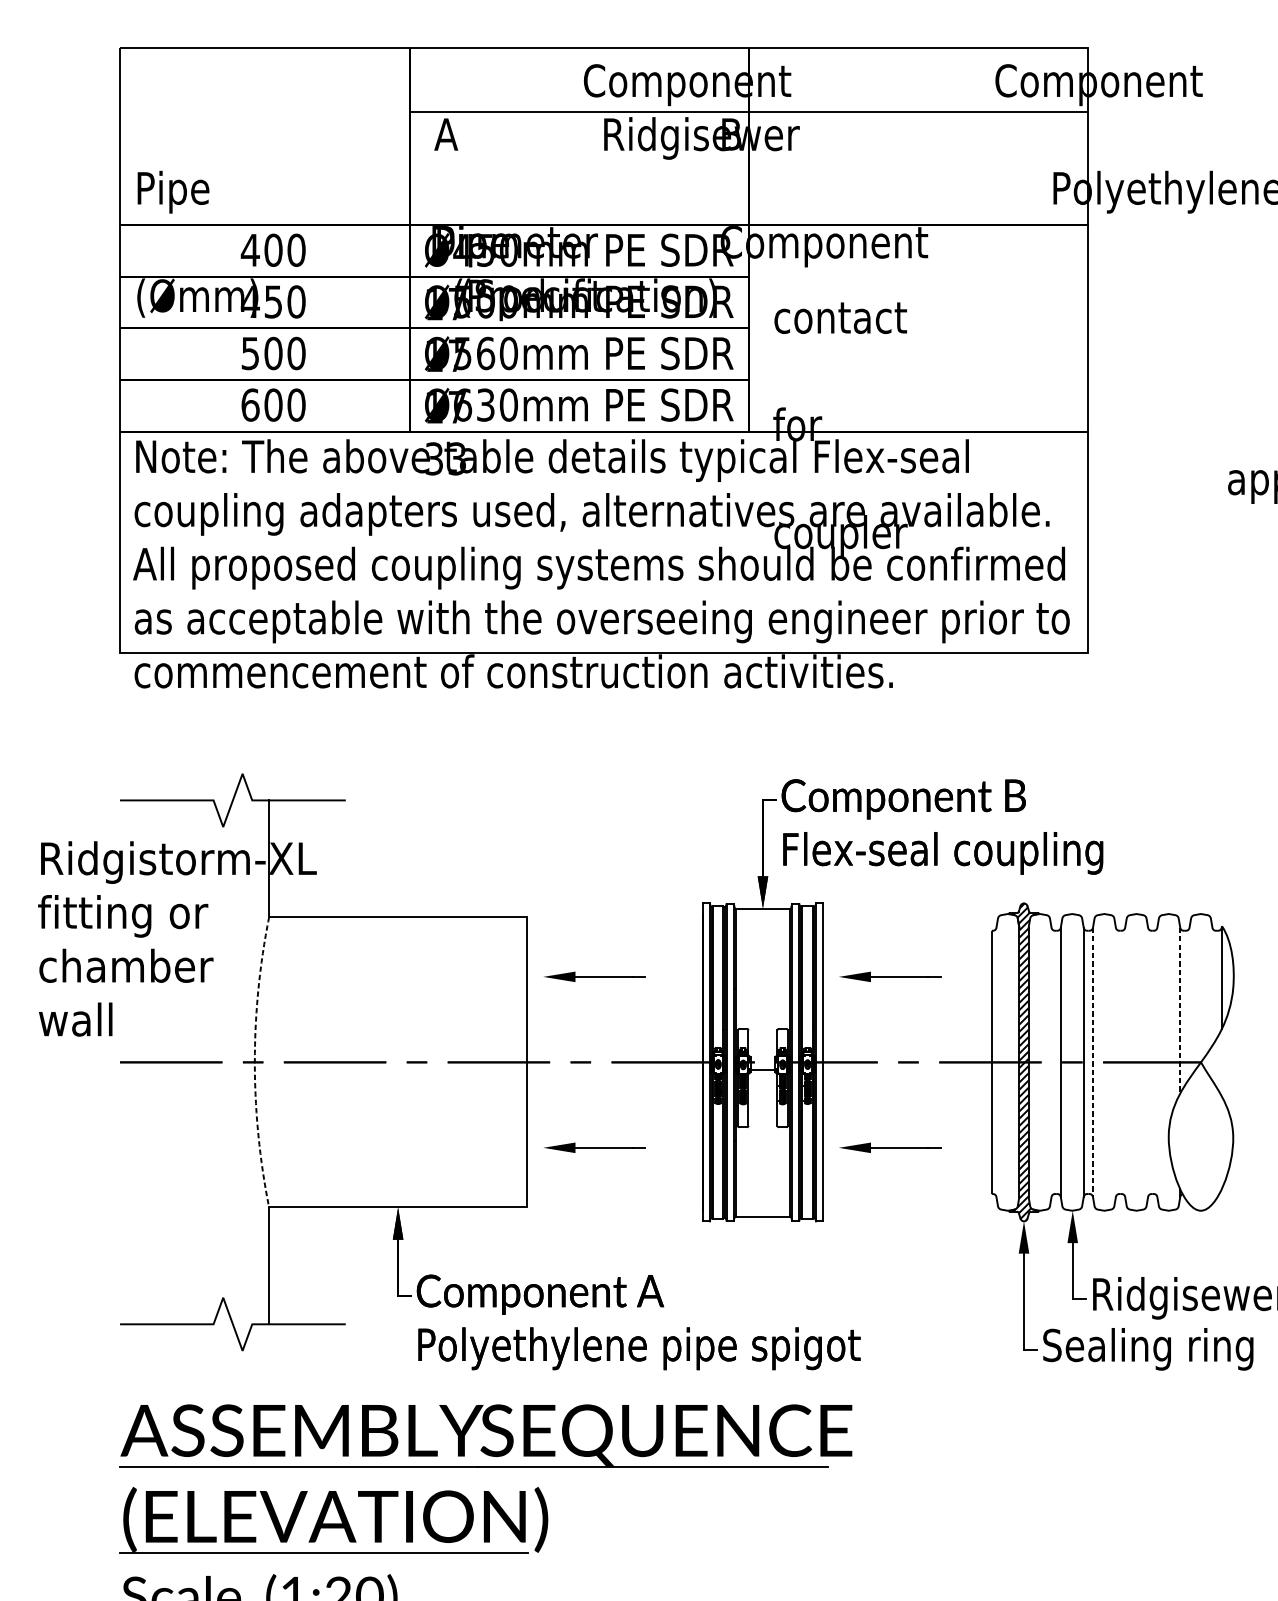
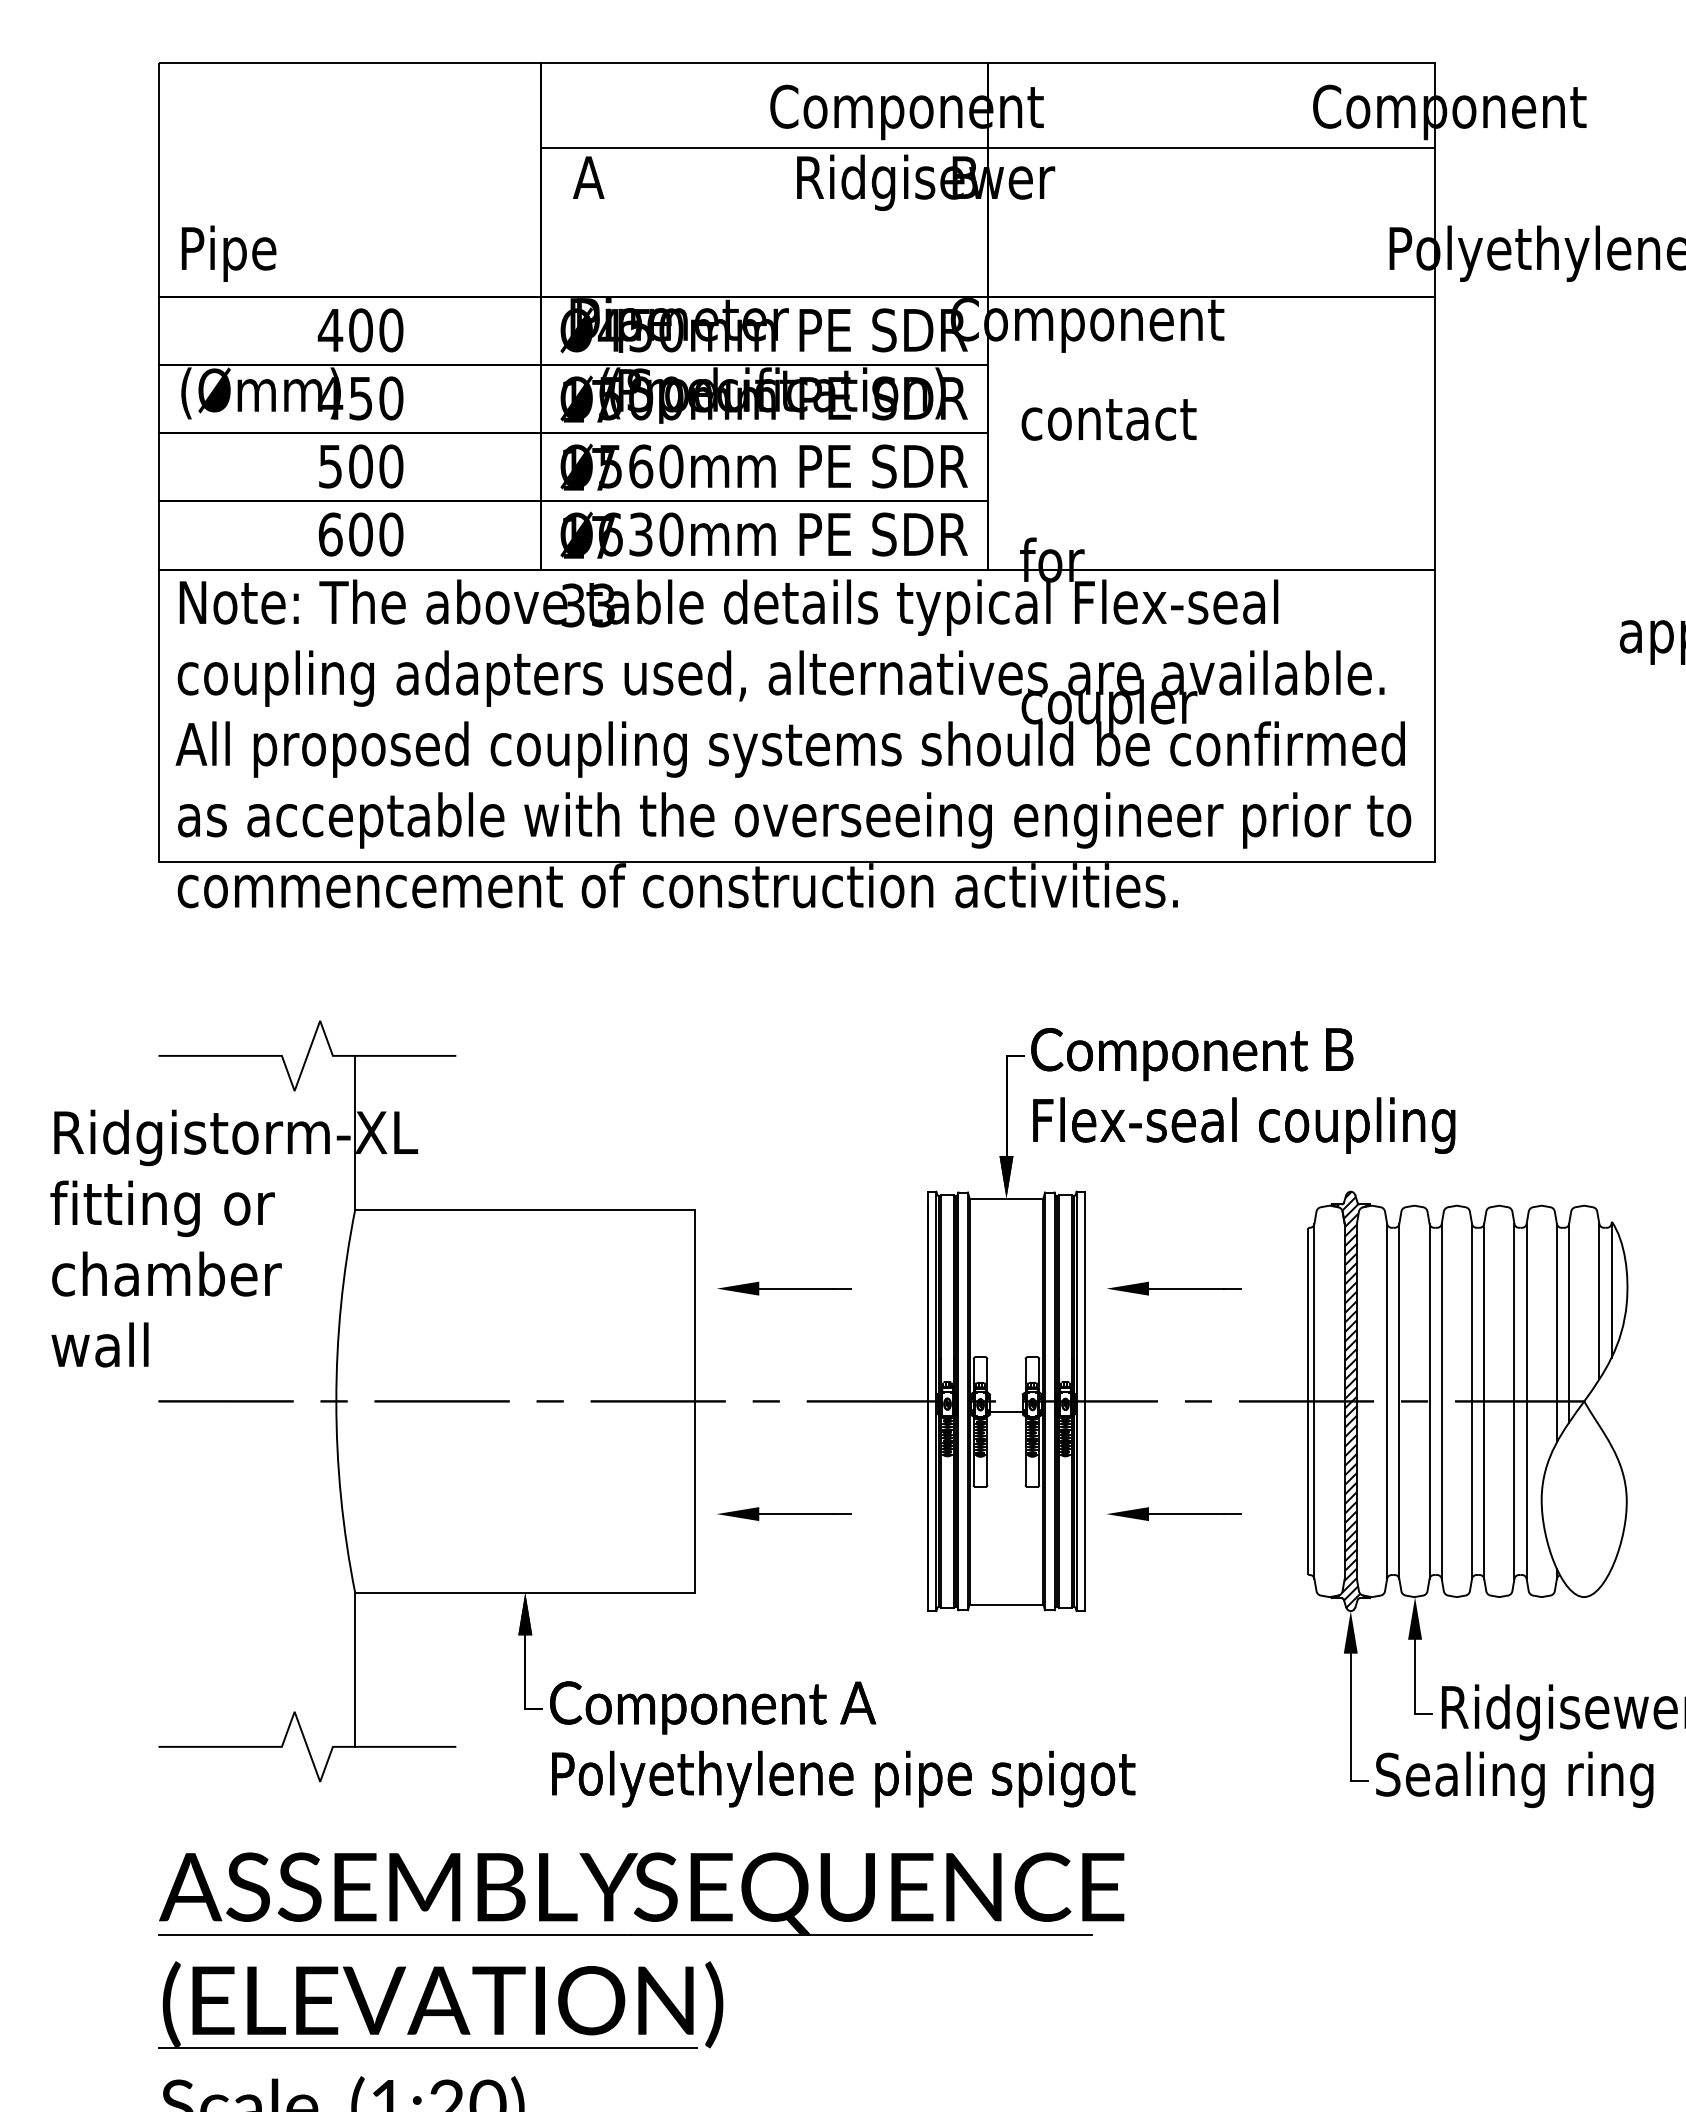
line: (1212, 986) -> (1599, 1301), added
line: (1189, 1002) -> (1569, 1322), added
line: (1179, 1010) -> (1556, 1333), dashed -> solid
line: (1051, 1061) -> (1387, 1400), added
line: (1116, 1061) -> (1472, 1400), added
line: (1125, 1061) -> (1484, 1400), added
line: (1148, 1061) -> (1514, 1400), added
line: (1157, 1061) -> (1526, 1400), added
arc: (254, 1062) -> (336, 1401), dashed -> solid
line: (996, 1062) -> (1314, 1401), added
line: (1092, 1062) -> (1441, 1401), dashed -> solid

